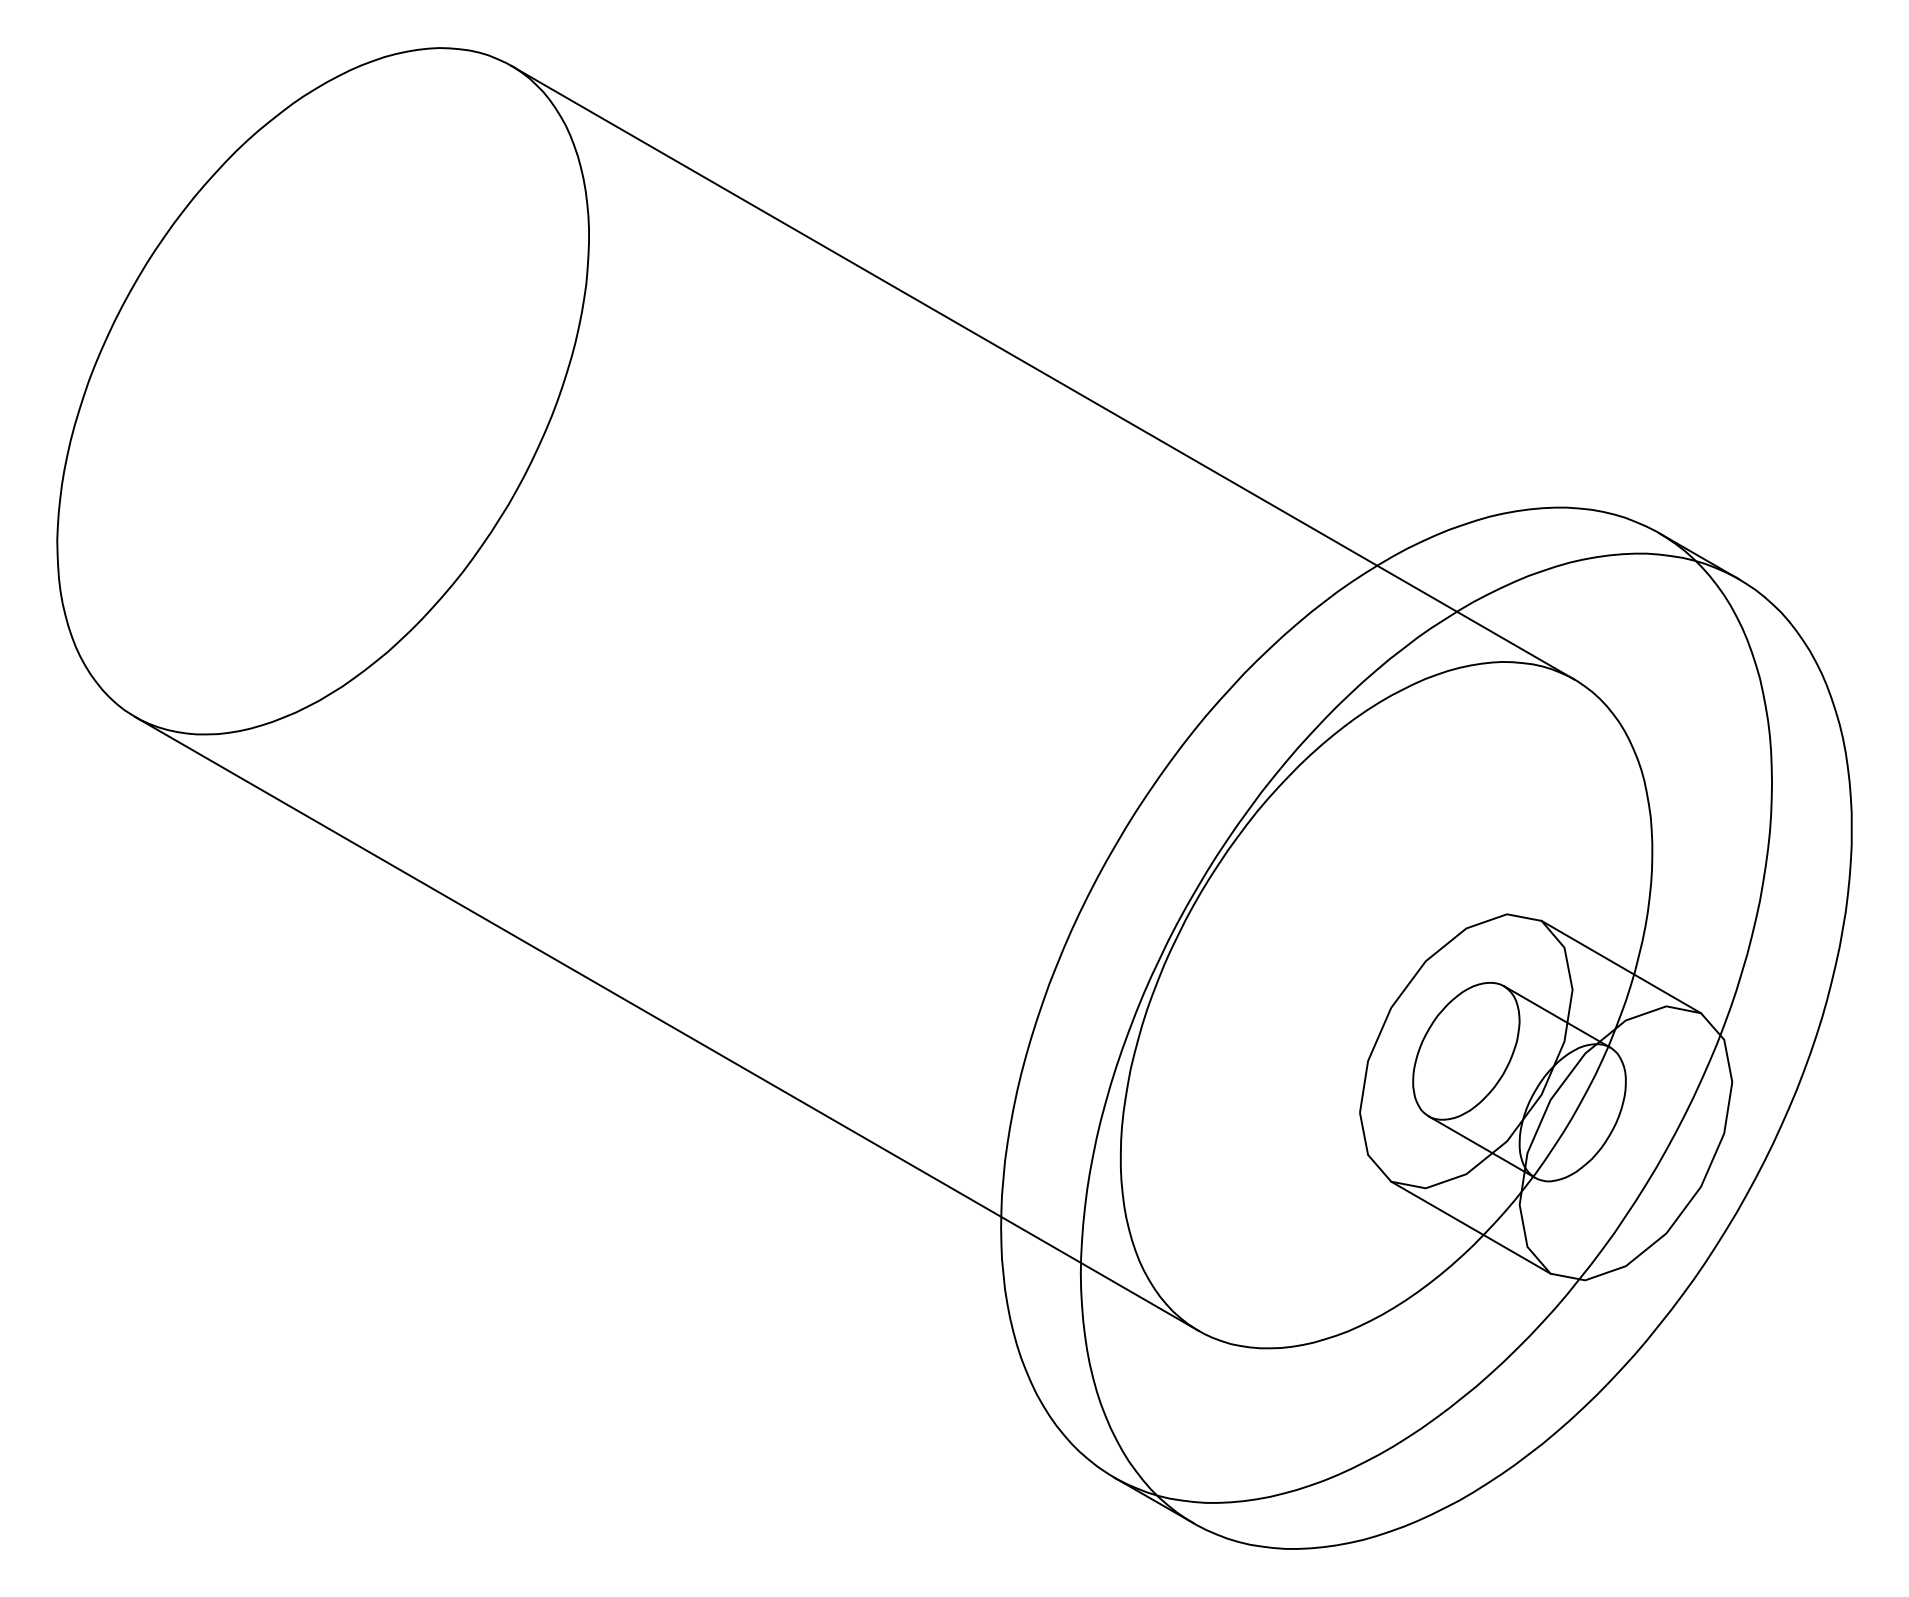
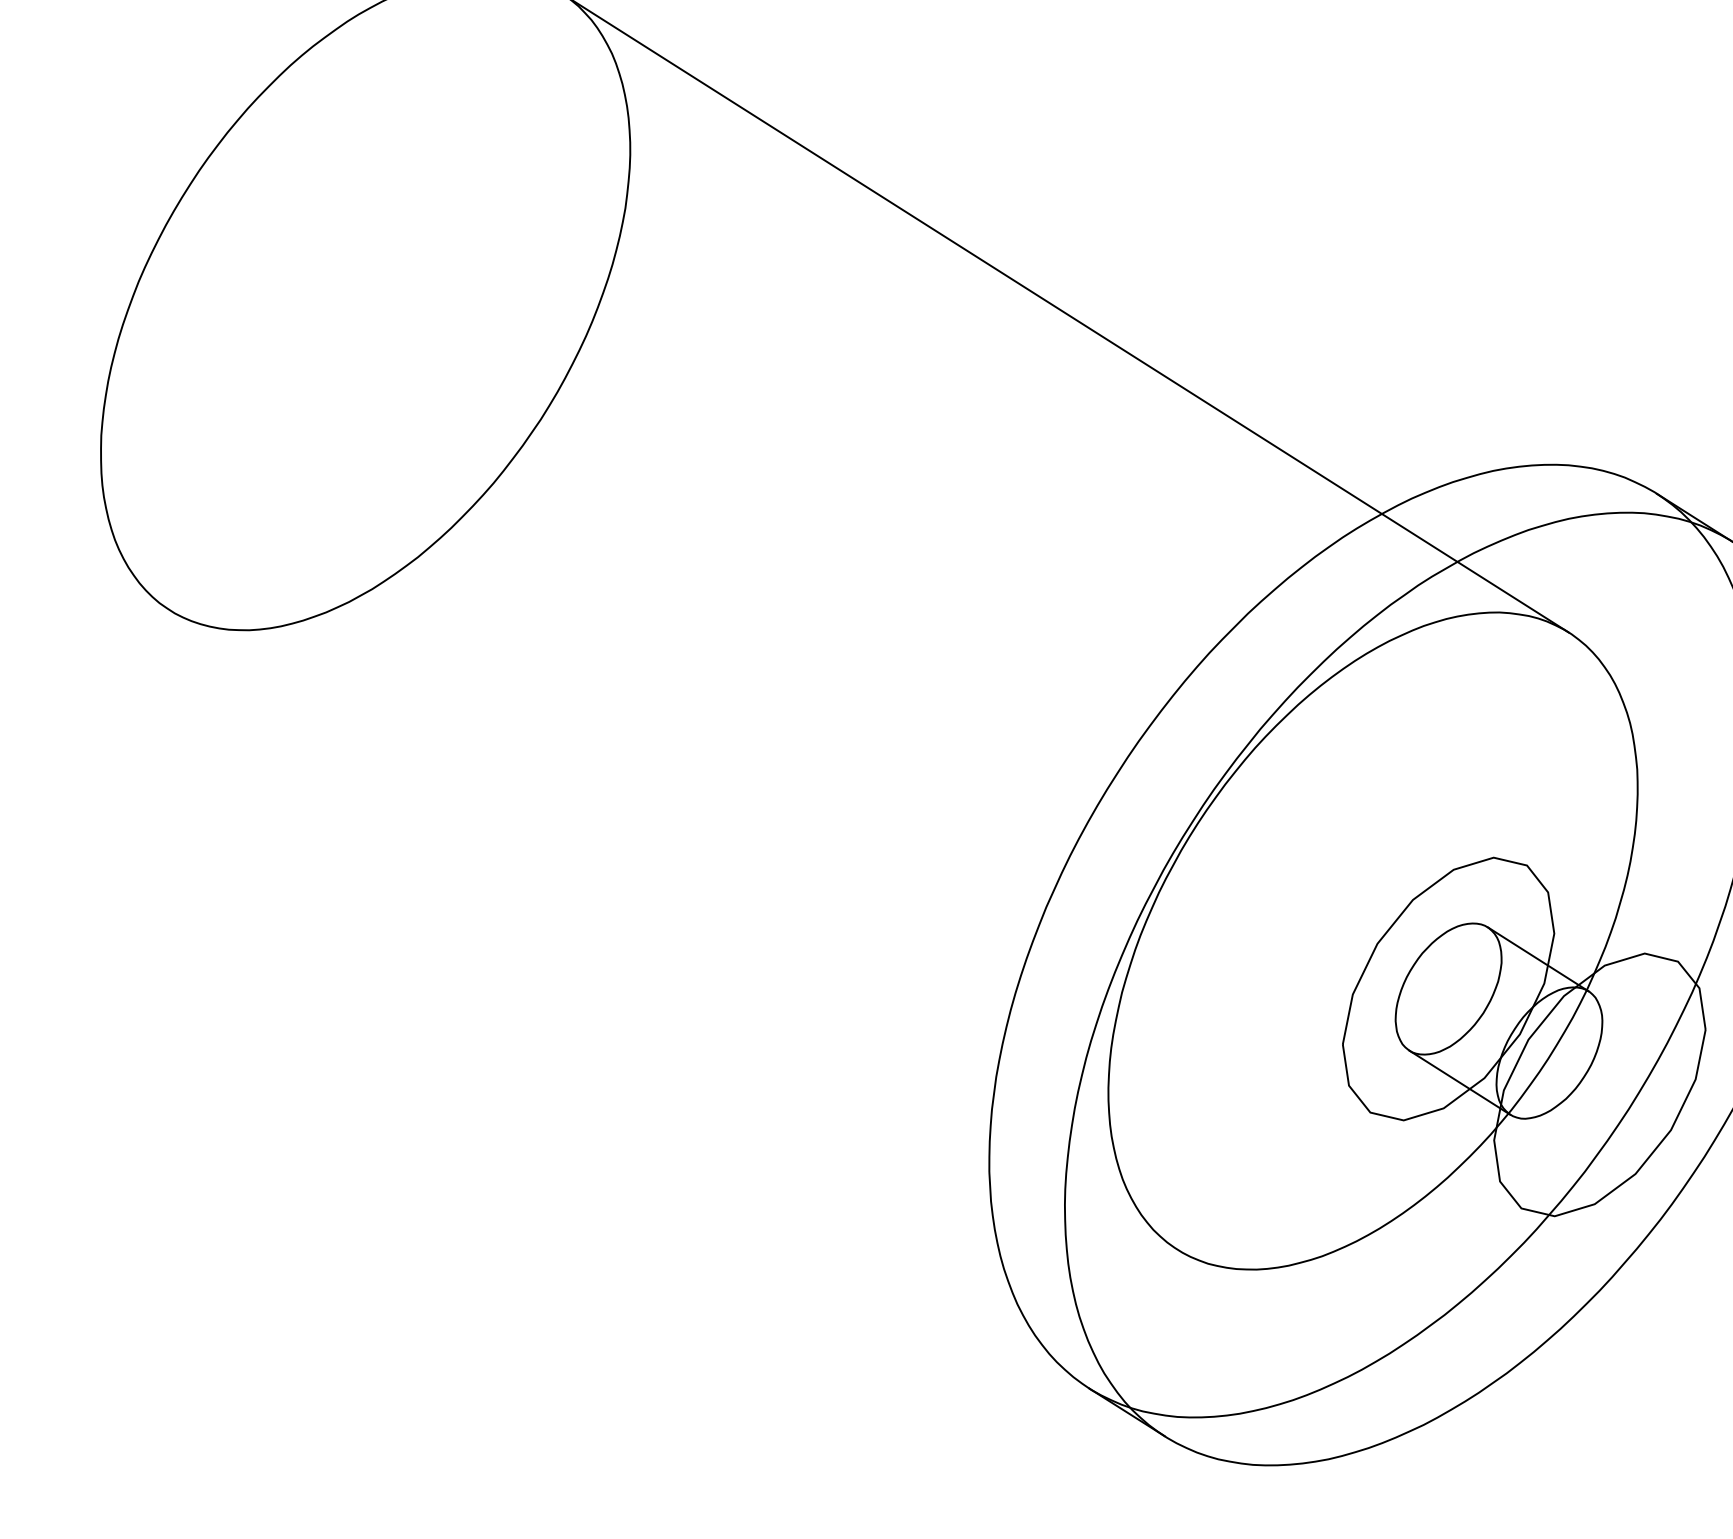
line: (1621, 966) -> (1602, 913), removed
line: (666, 1023) -> (673, 929), removed
line: (1470, 1227) -> (1445, 1160), removed

